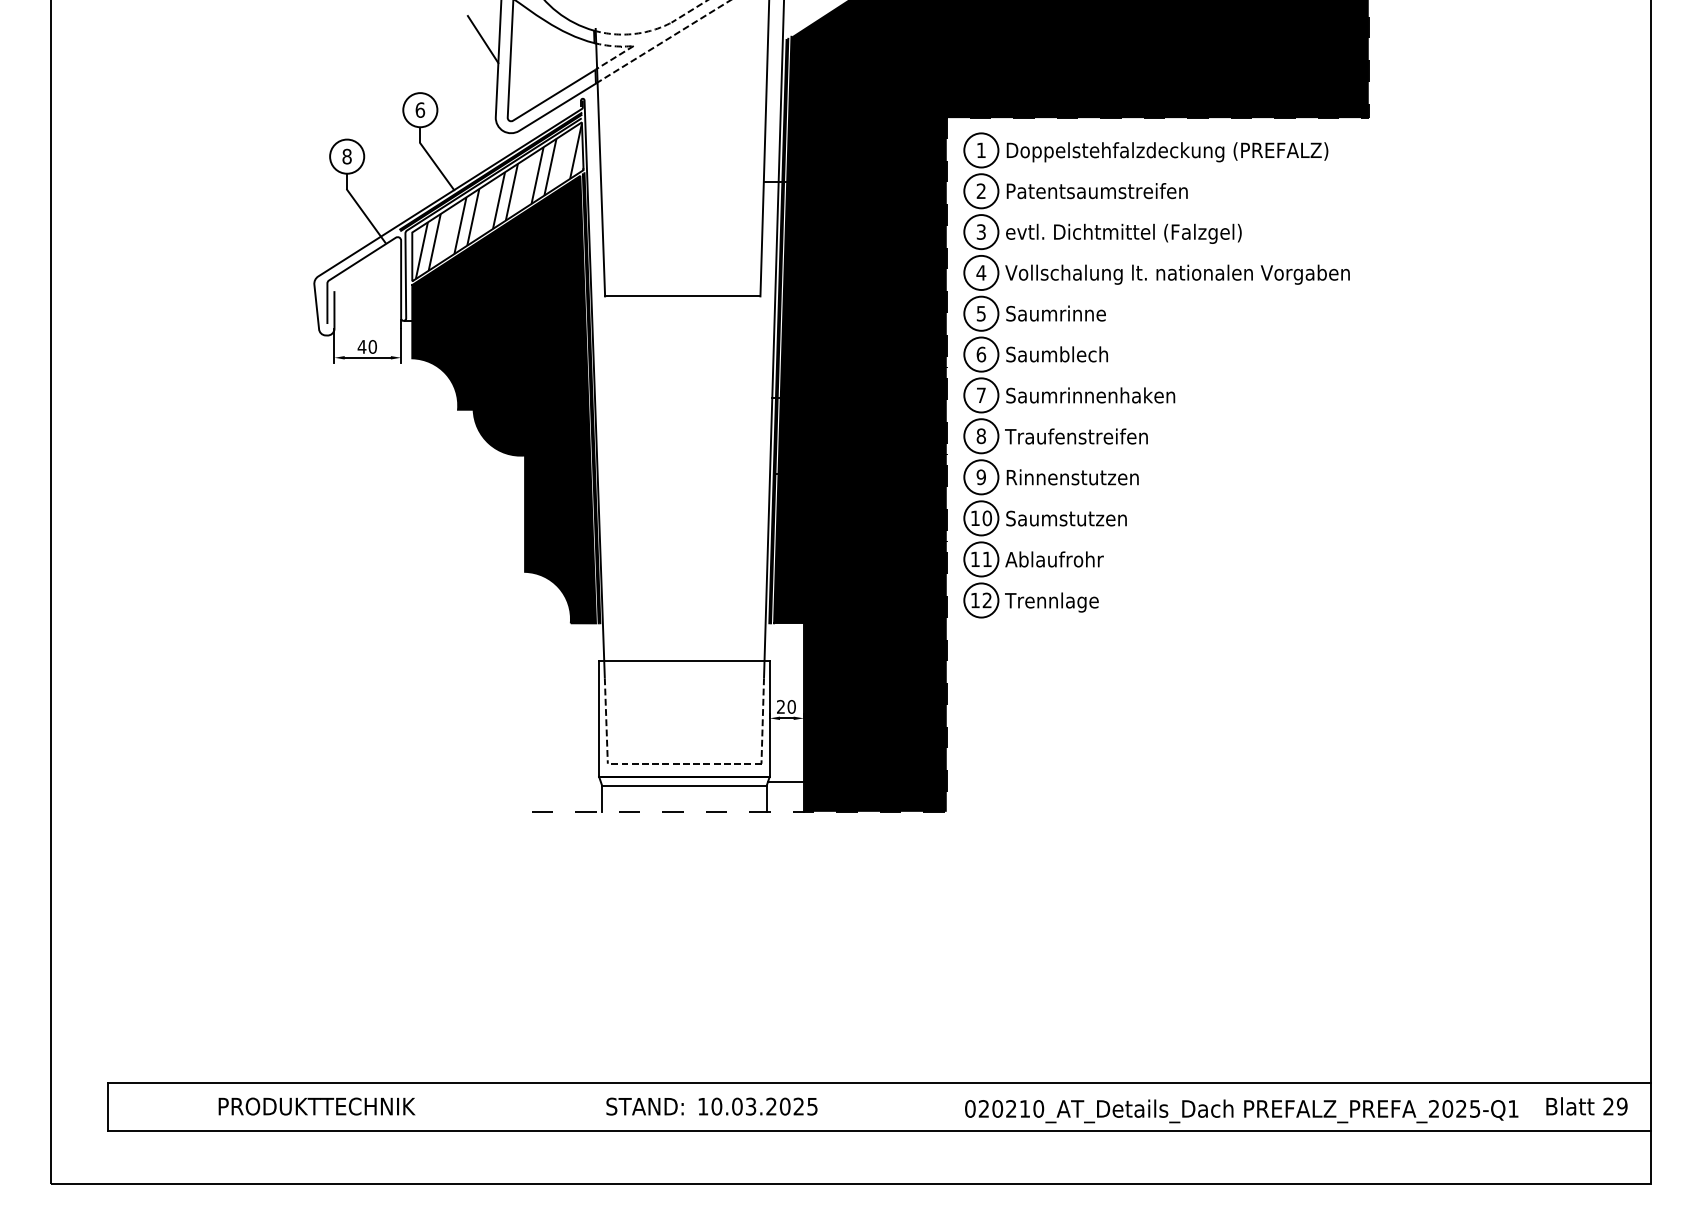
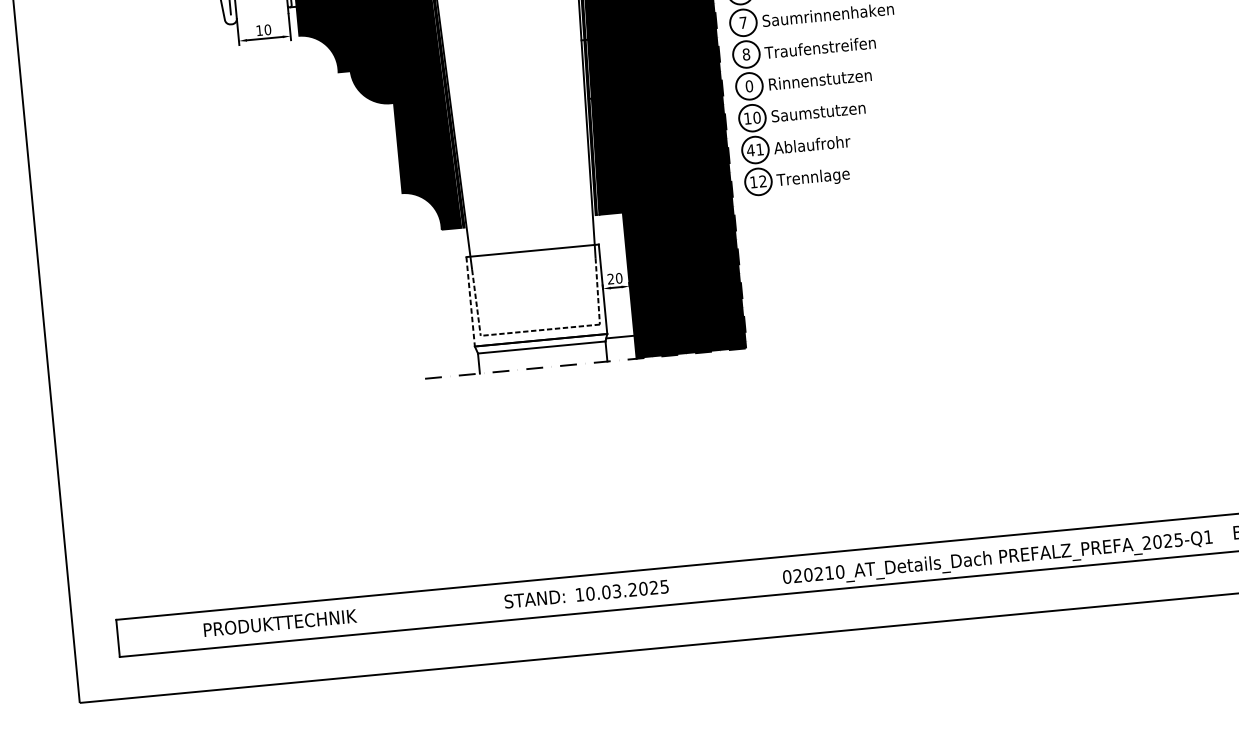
text: (361, 346) -> (259, 30), 40 -> 10
text: (980, 477) -> (748, 86), 9 -> 0
text: (975, 558) -> (750, 149), 11 -> 41
line: (599, 718) -> (470, 301), solid -> dashed

